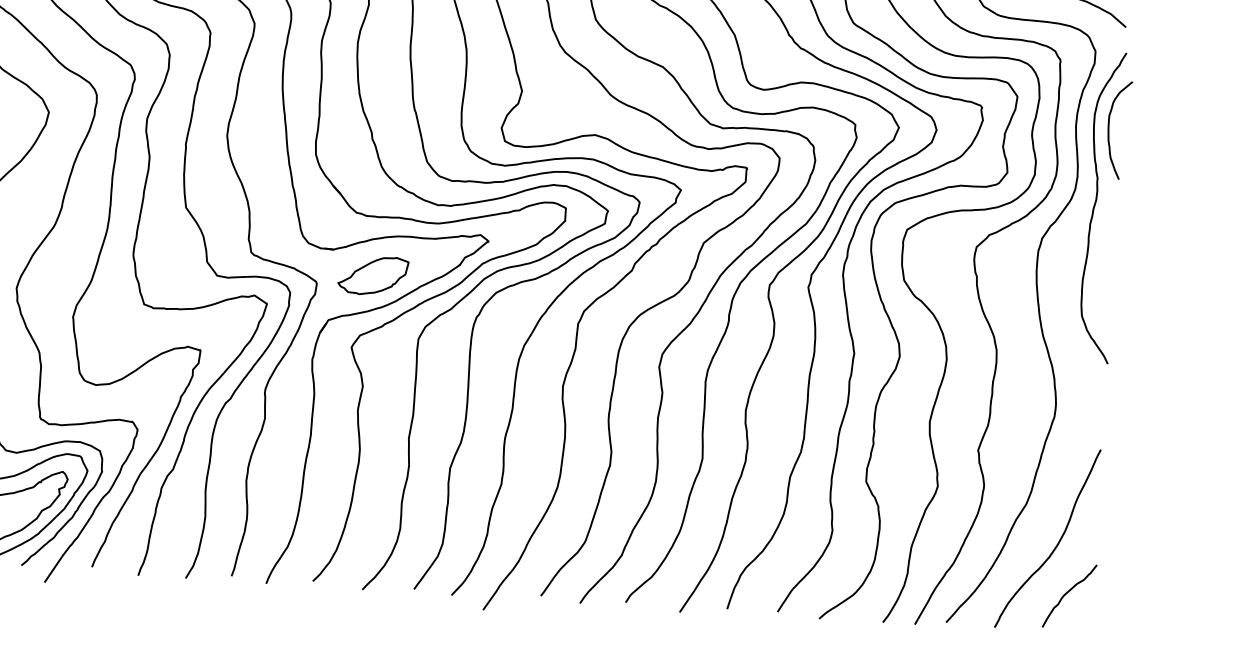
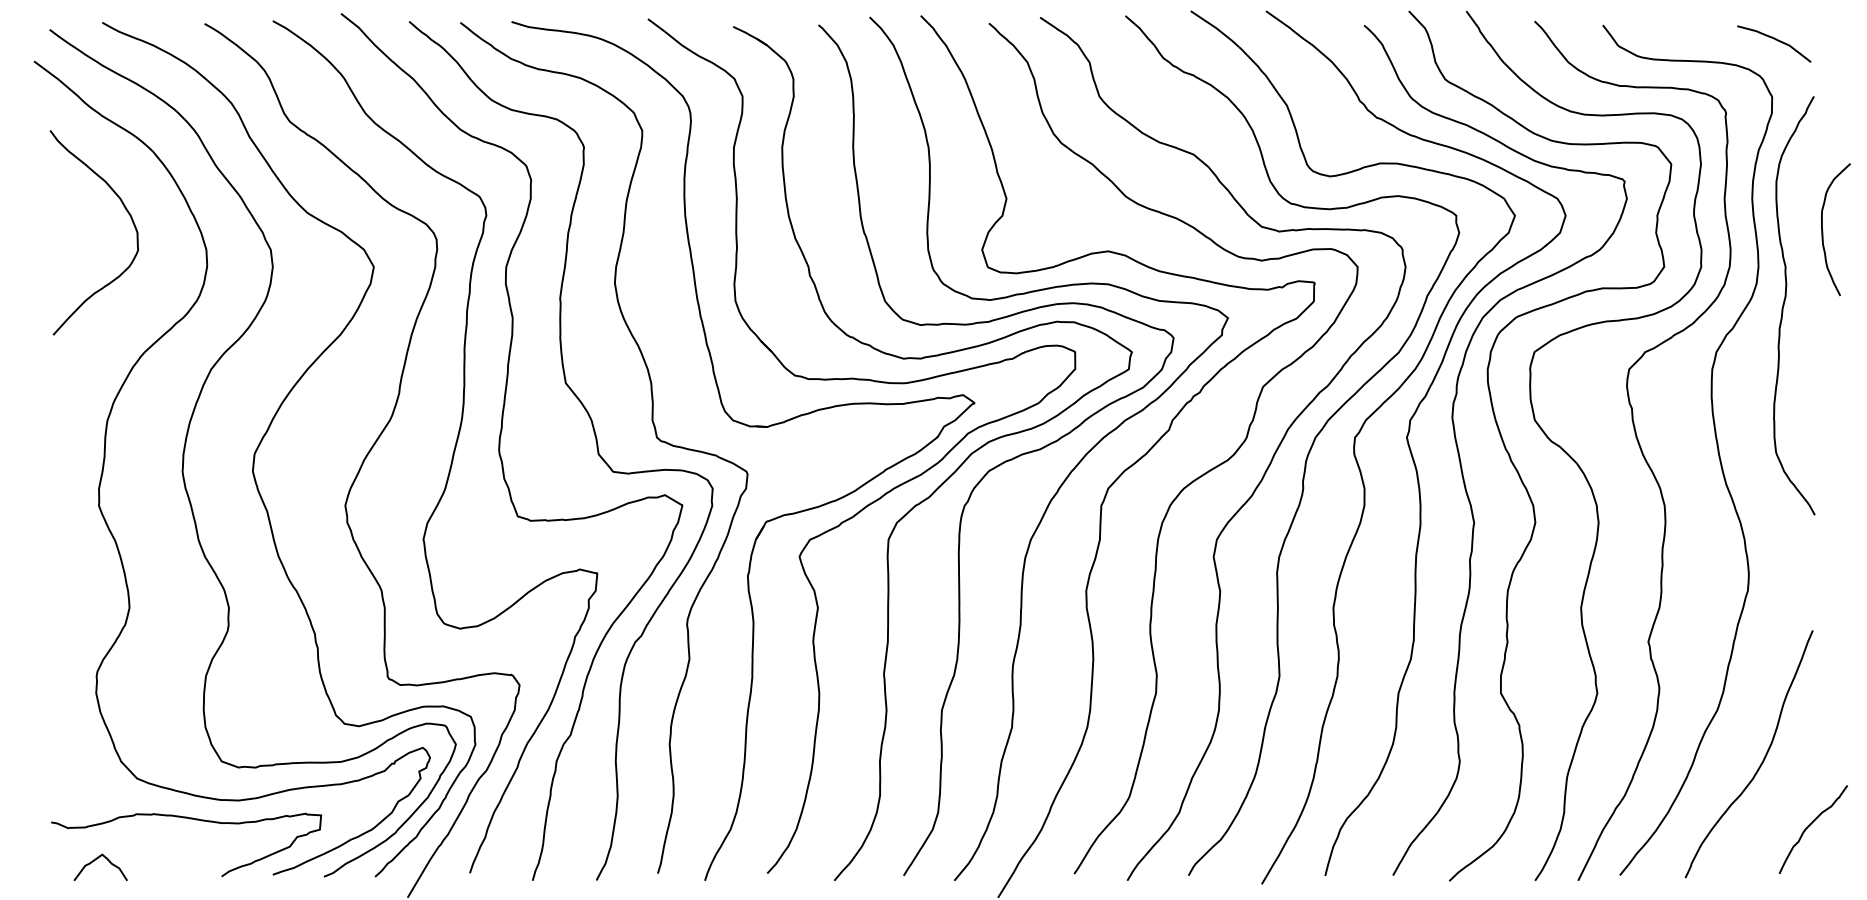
curve: (1109, 131) -> (1823, 231), moved
part: (373, 275) -> (822, 458), removed
curve: (1066, 593) -> (1809, 826), moved

